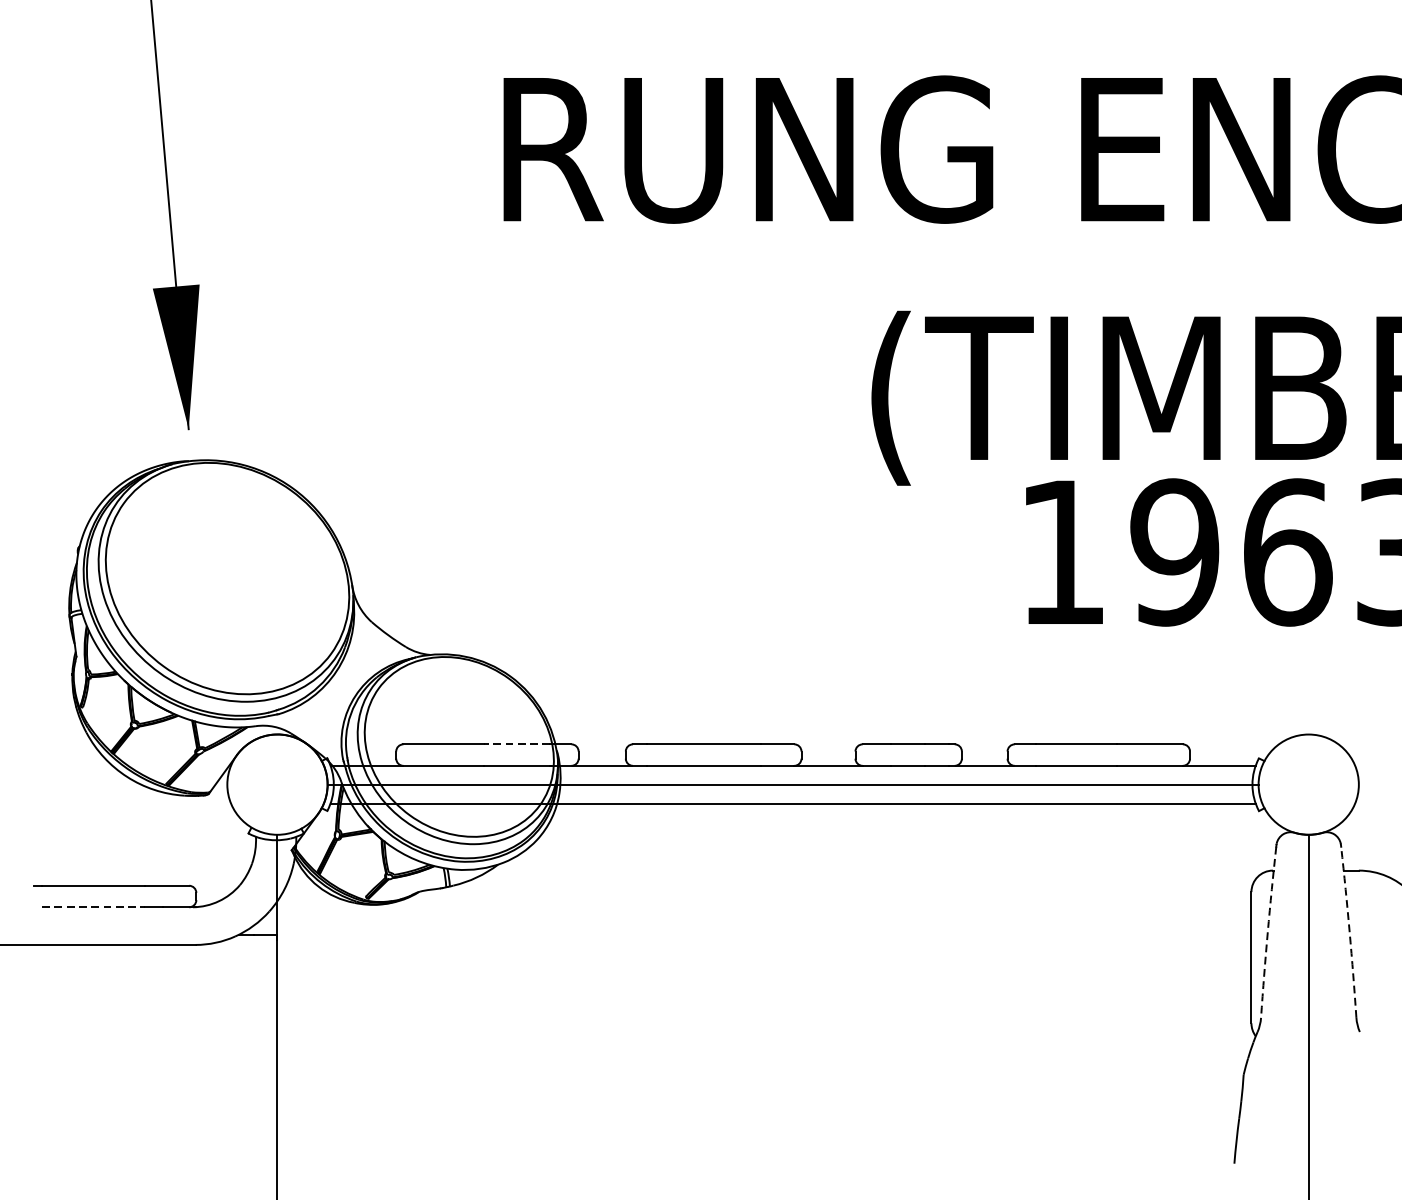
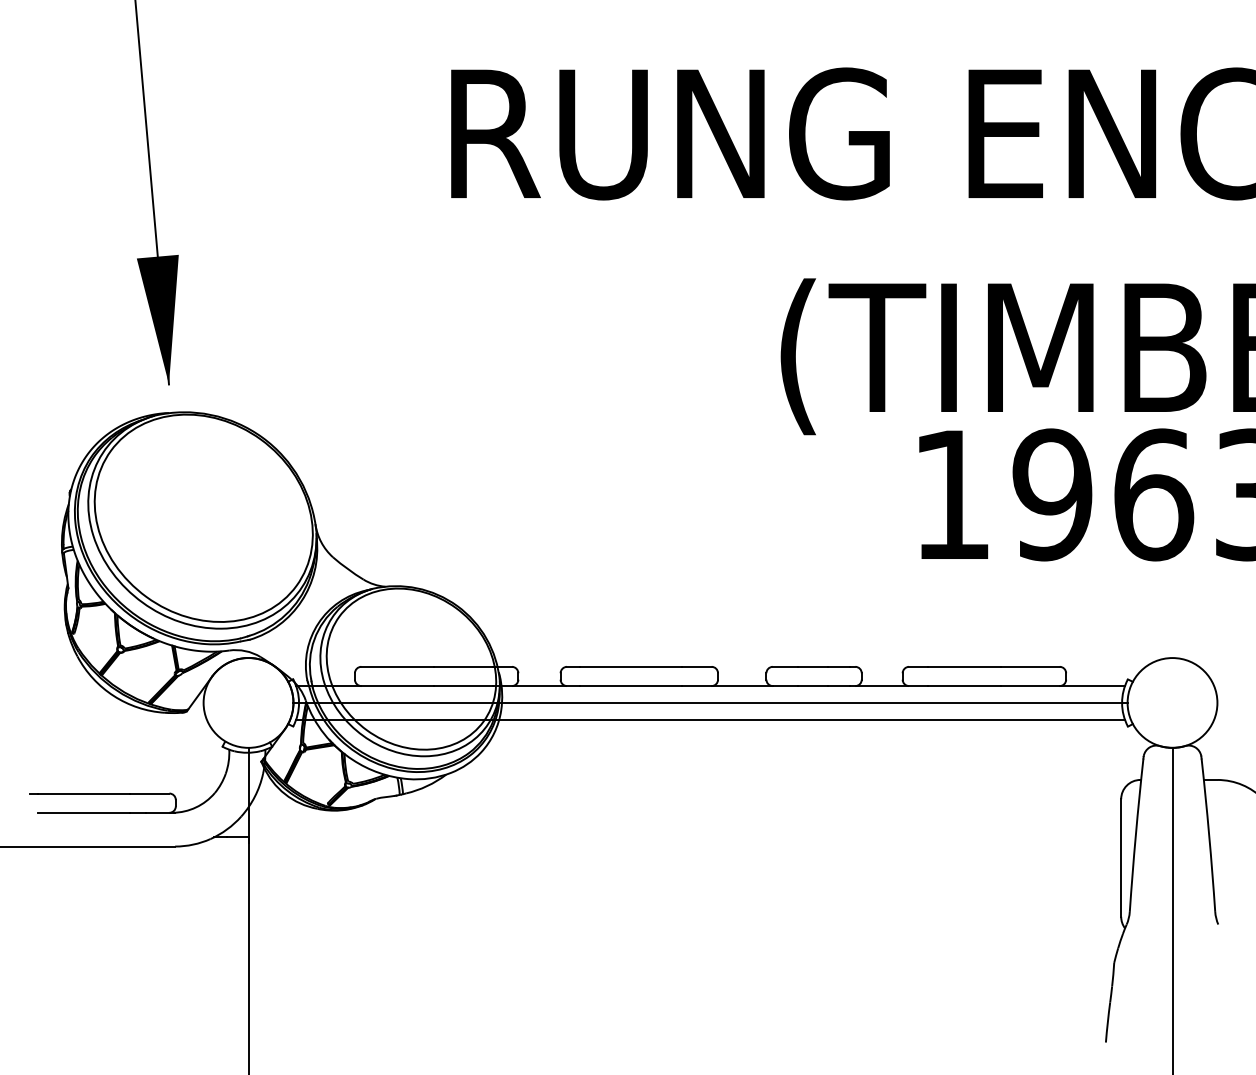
line: (517, 743) -> (463, 666), dashed -> solid
line: (93, 906) -> (83, 812), dashed -> solid
arc: (1267, 932) -> (1135, 835), dashed -> solid
arc: (1350, 932) -> (1209, 835), dashed -> solid

